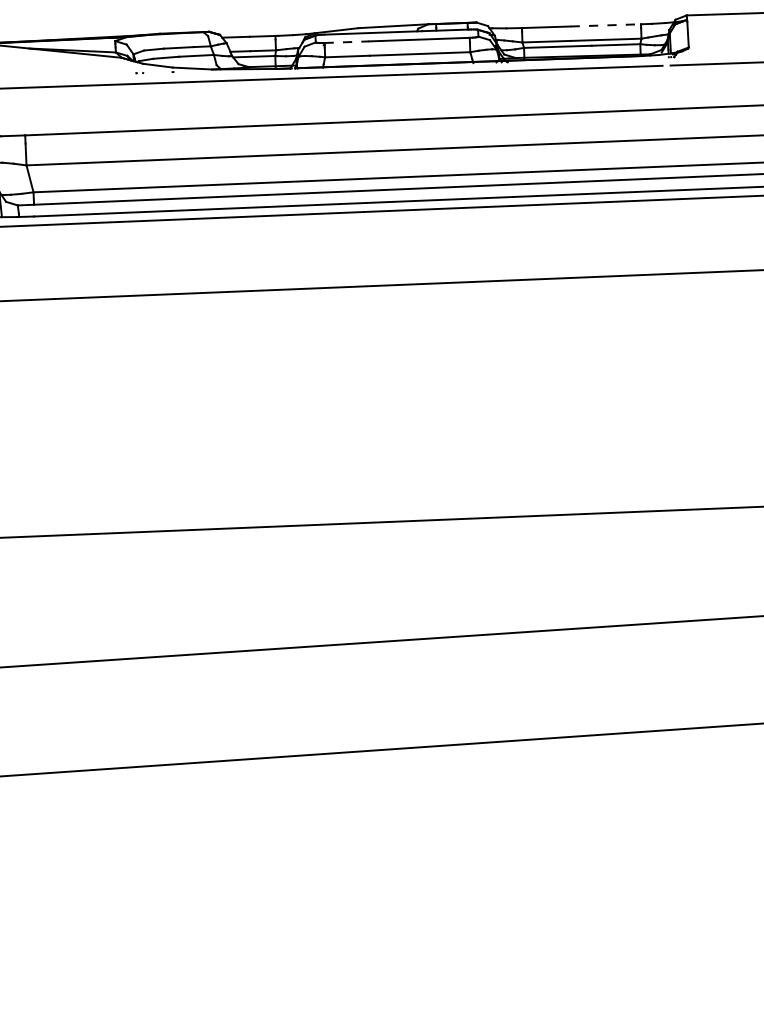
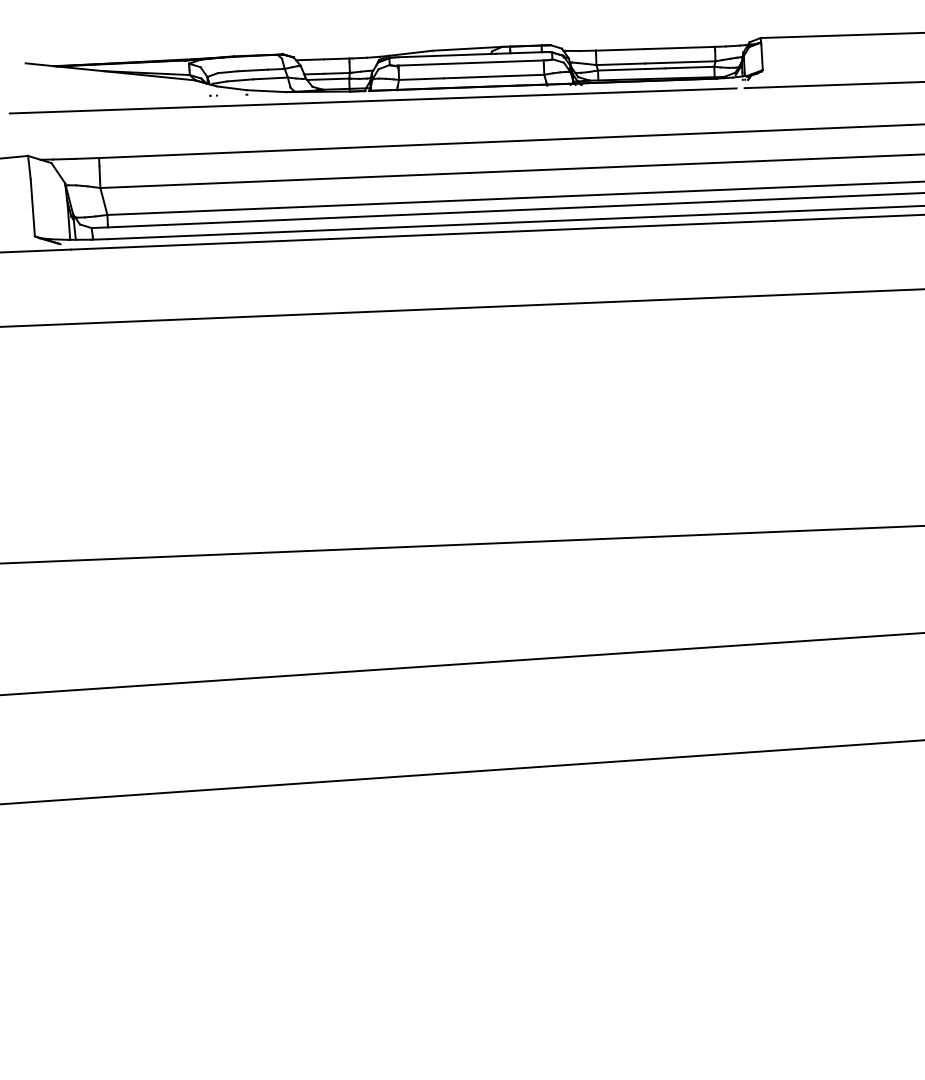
line: (606, 24) -> (680, 47), dashed -> solid
line: (347, 41) -> (421, 64), dashed -> solid

